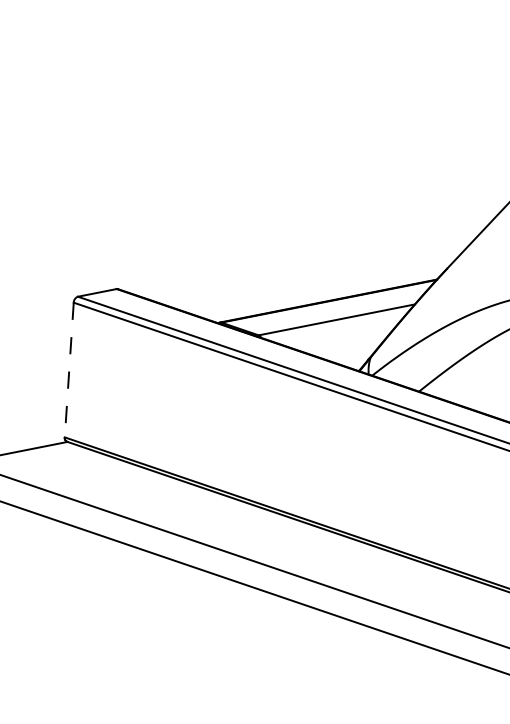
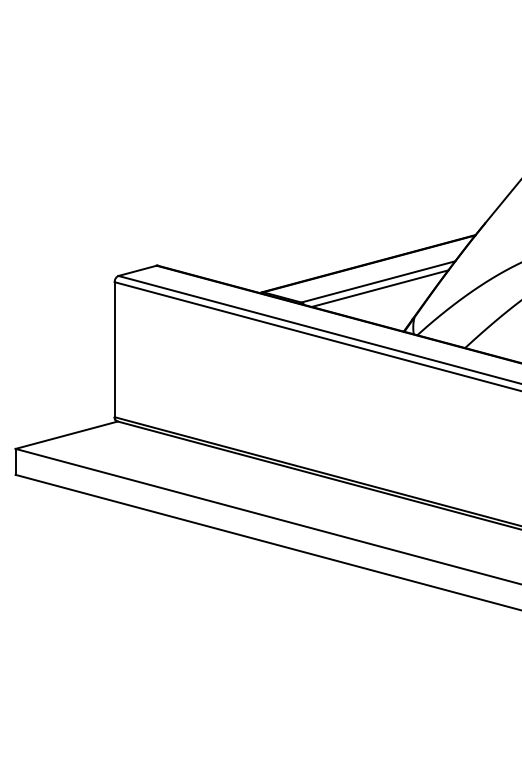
line: (337, 326) -> (379, 288), added
line: (69, 370) -> (114, 350), dashed -> solid

